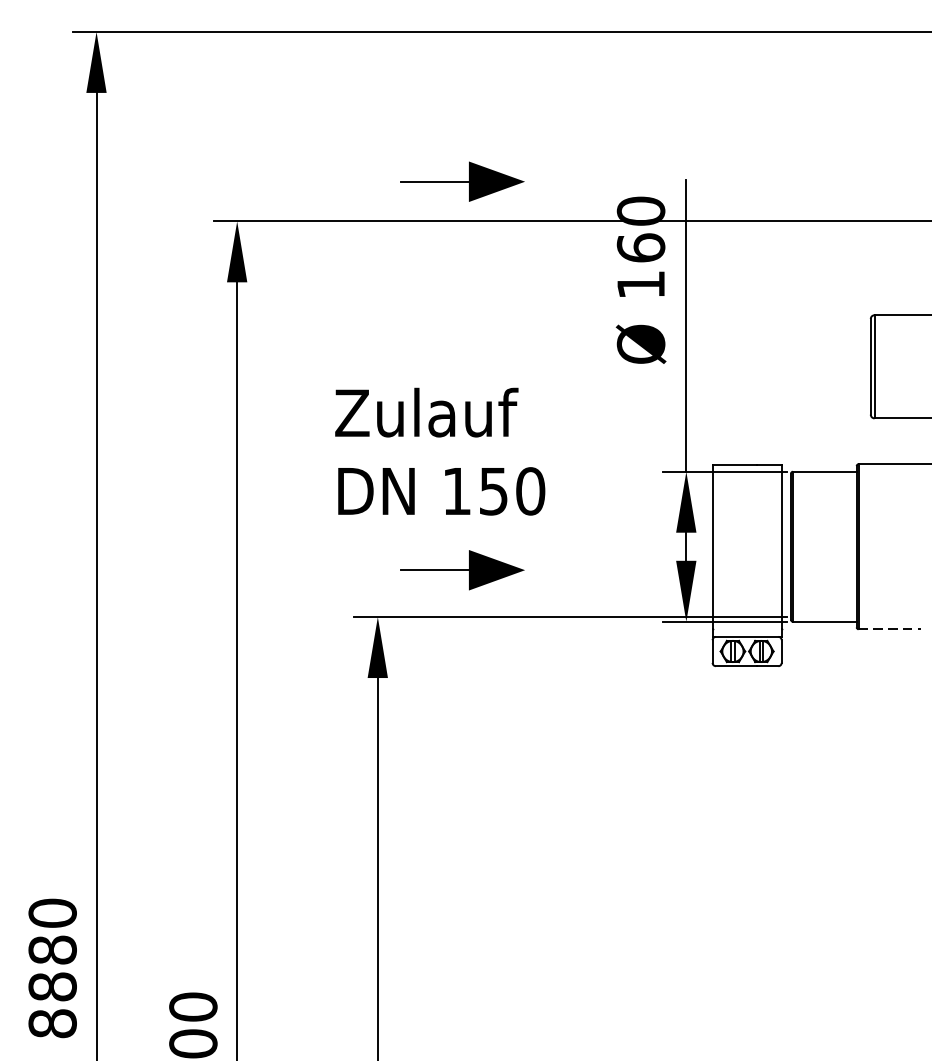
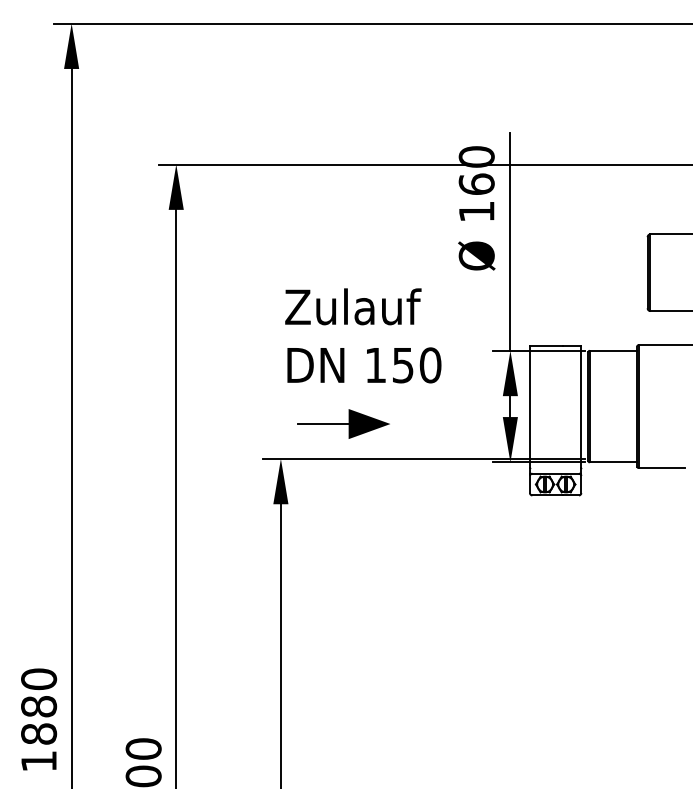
part: (461, 181) -> (343, 134), removed
text: (440, 451) -> (363, 335), moved
line: (890, 628) -> (662, 467), dashed -> solid
text: (53, 1023) -> (39, 761), 8880 -> 1880

